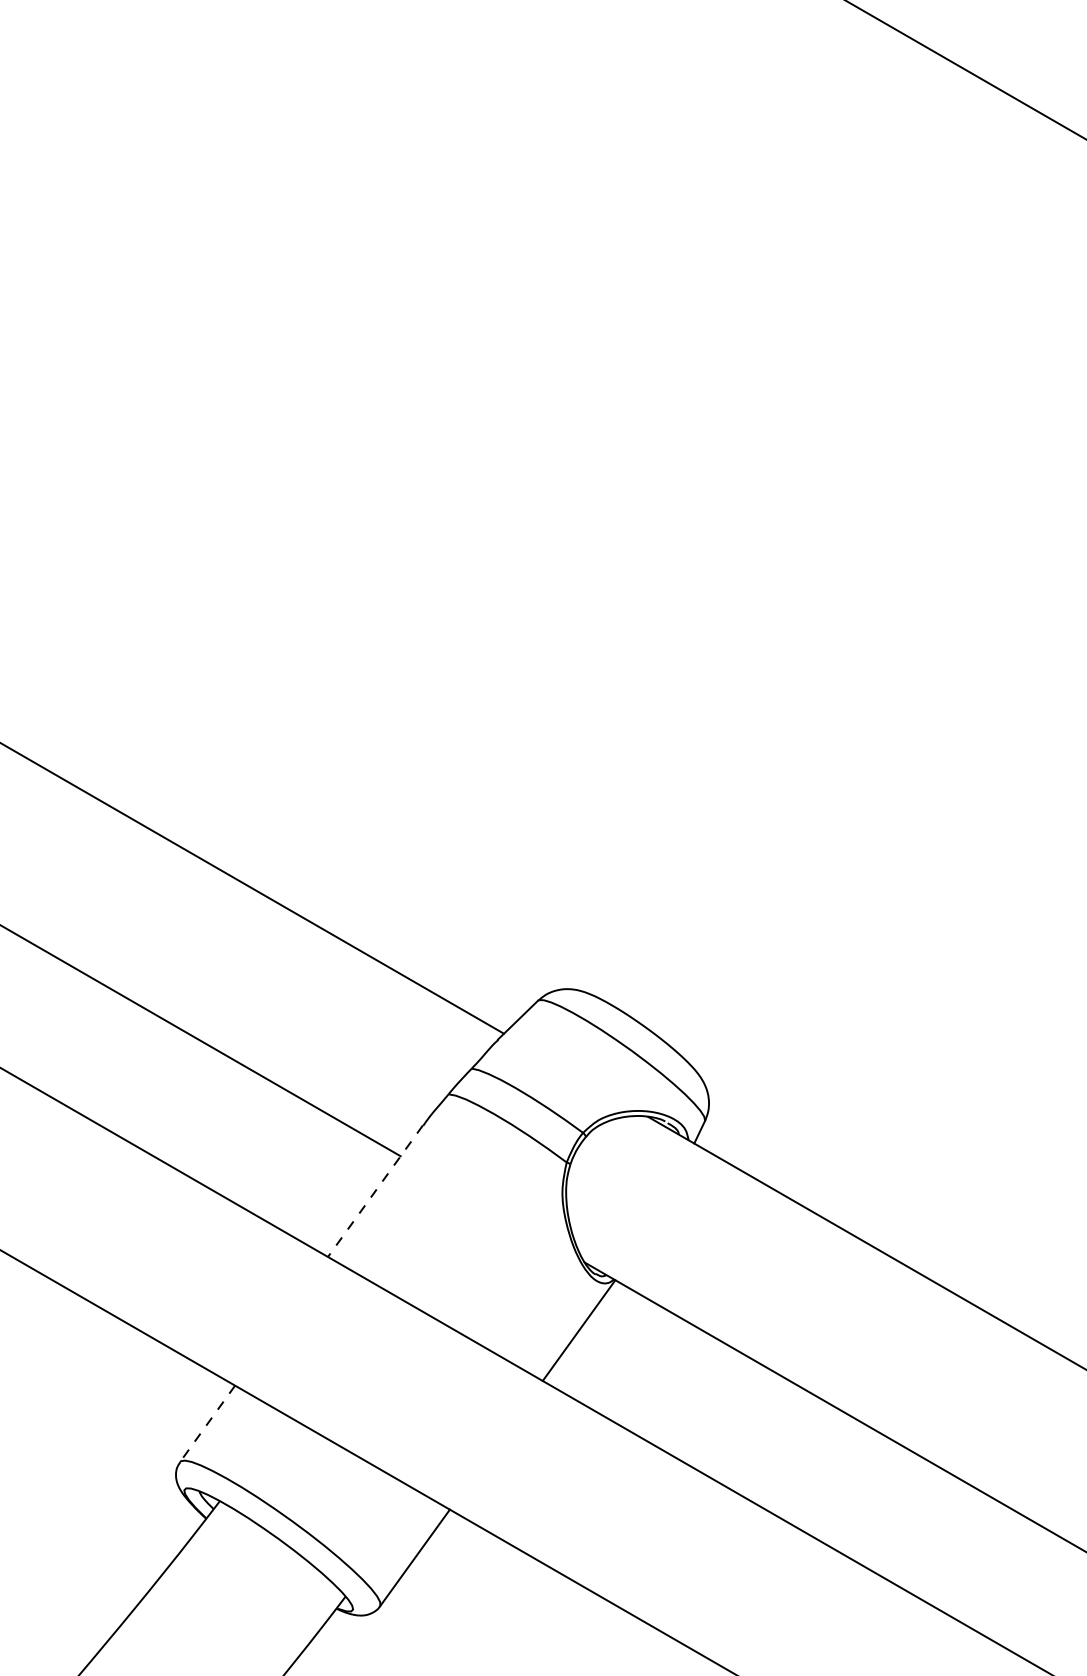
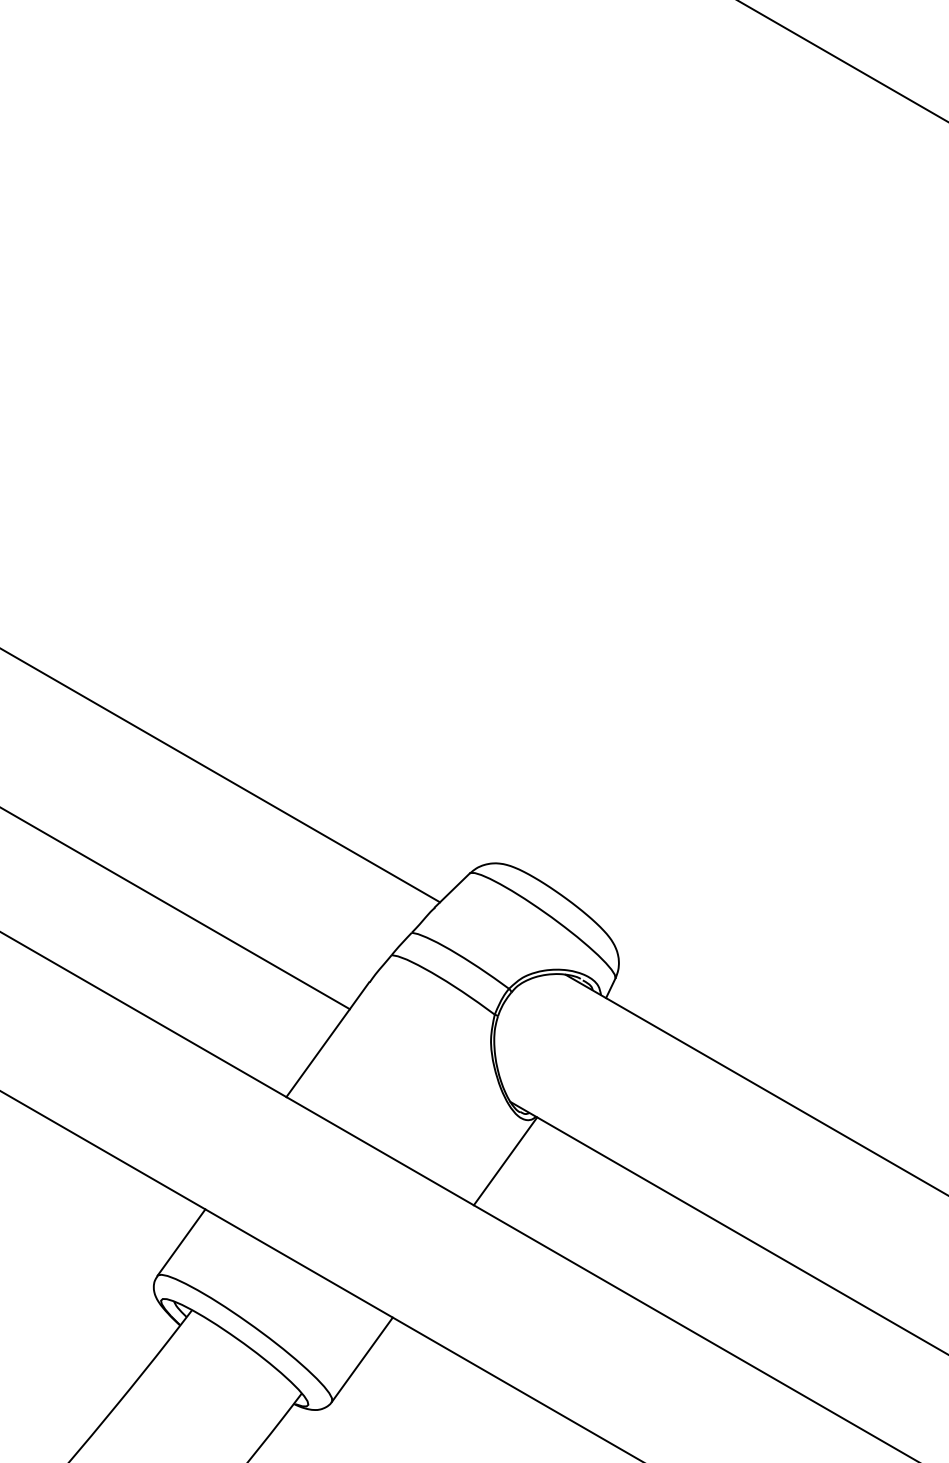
line: (375, 1191) -> (327, 1039), dashed -> solid
line: (207, 1424) -> (181, 1243), dashed -> solid

